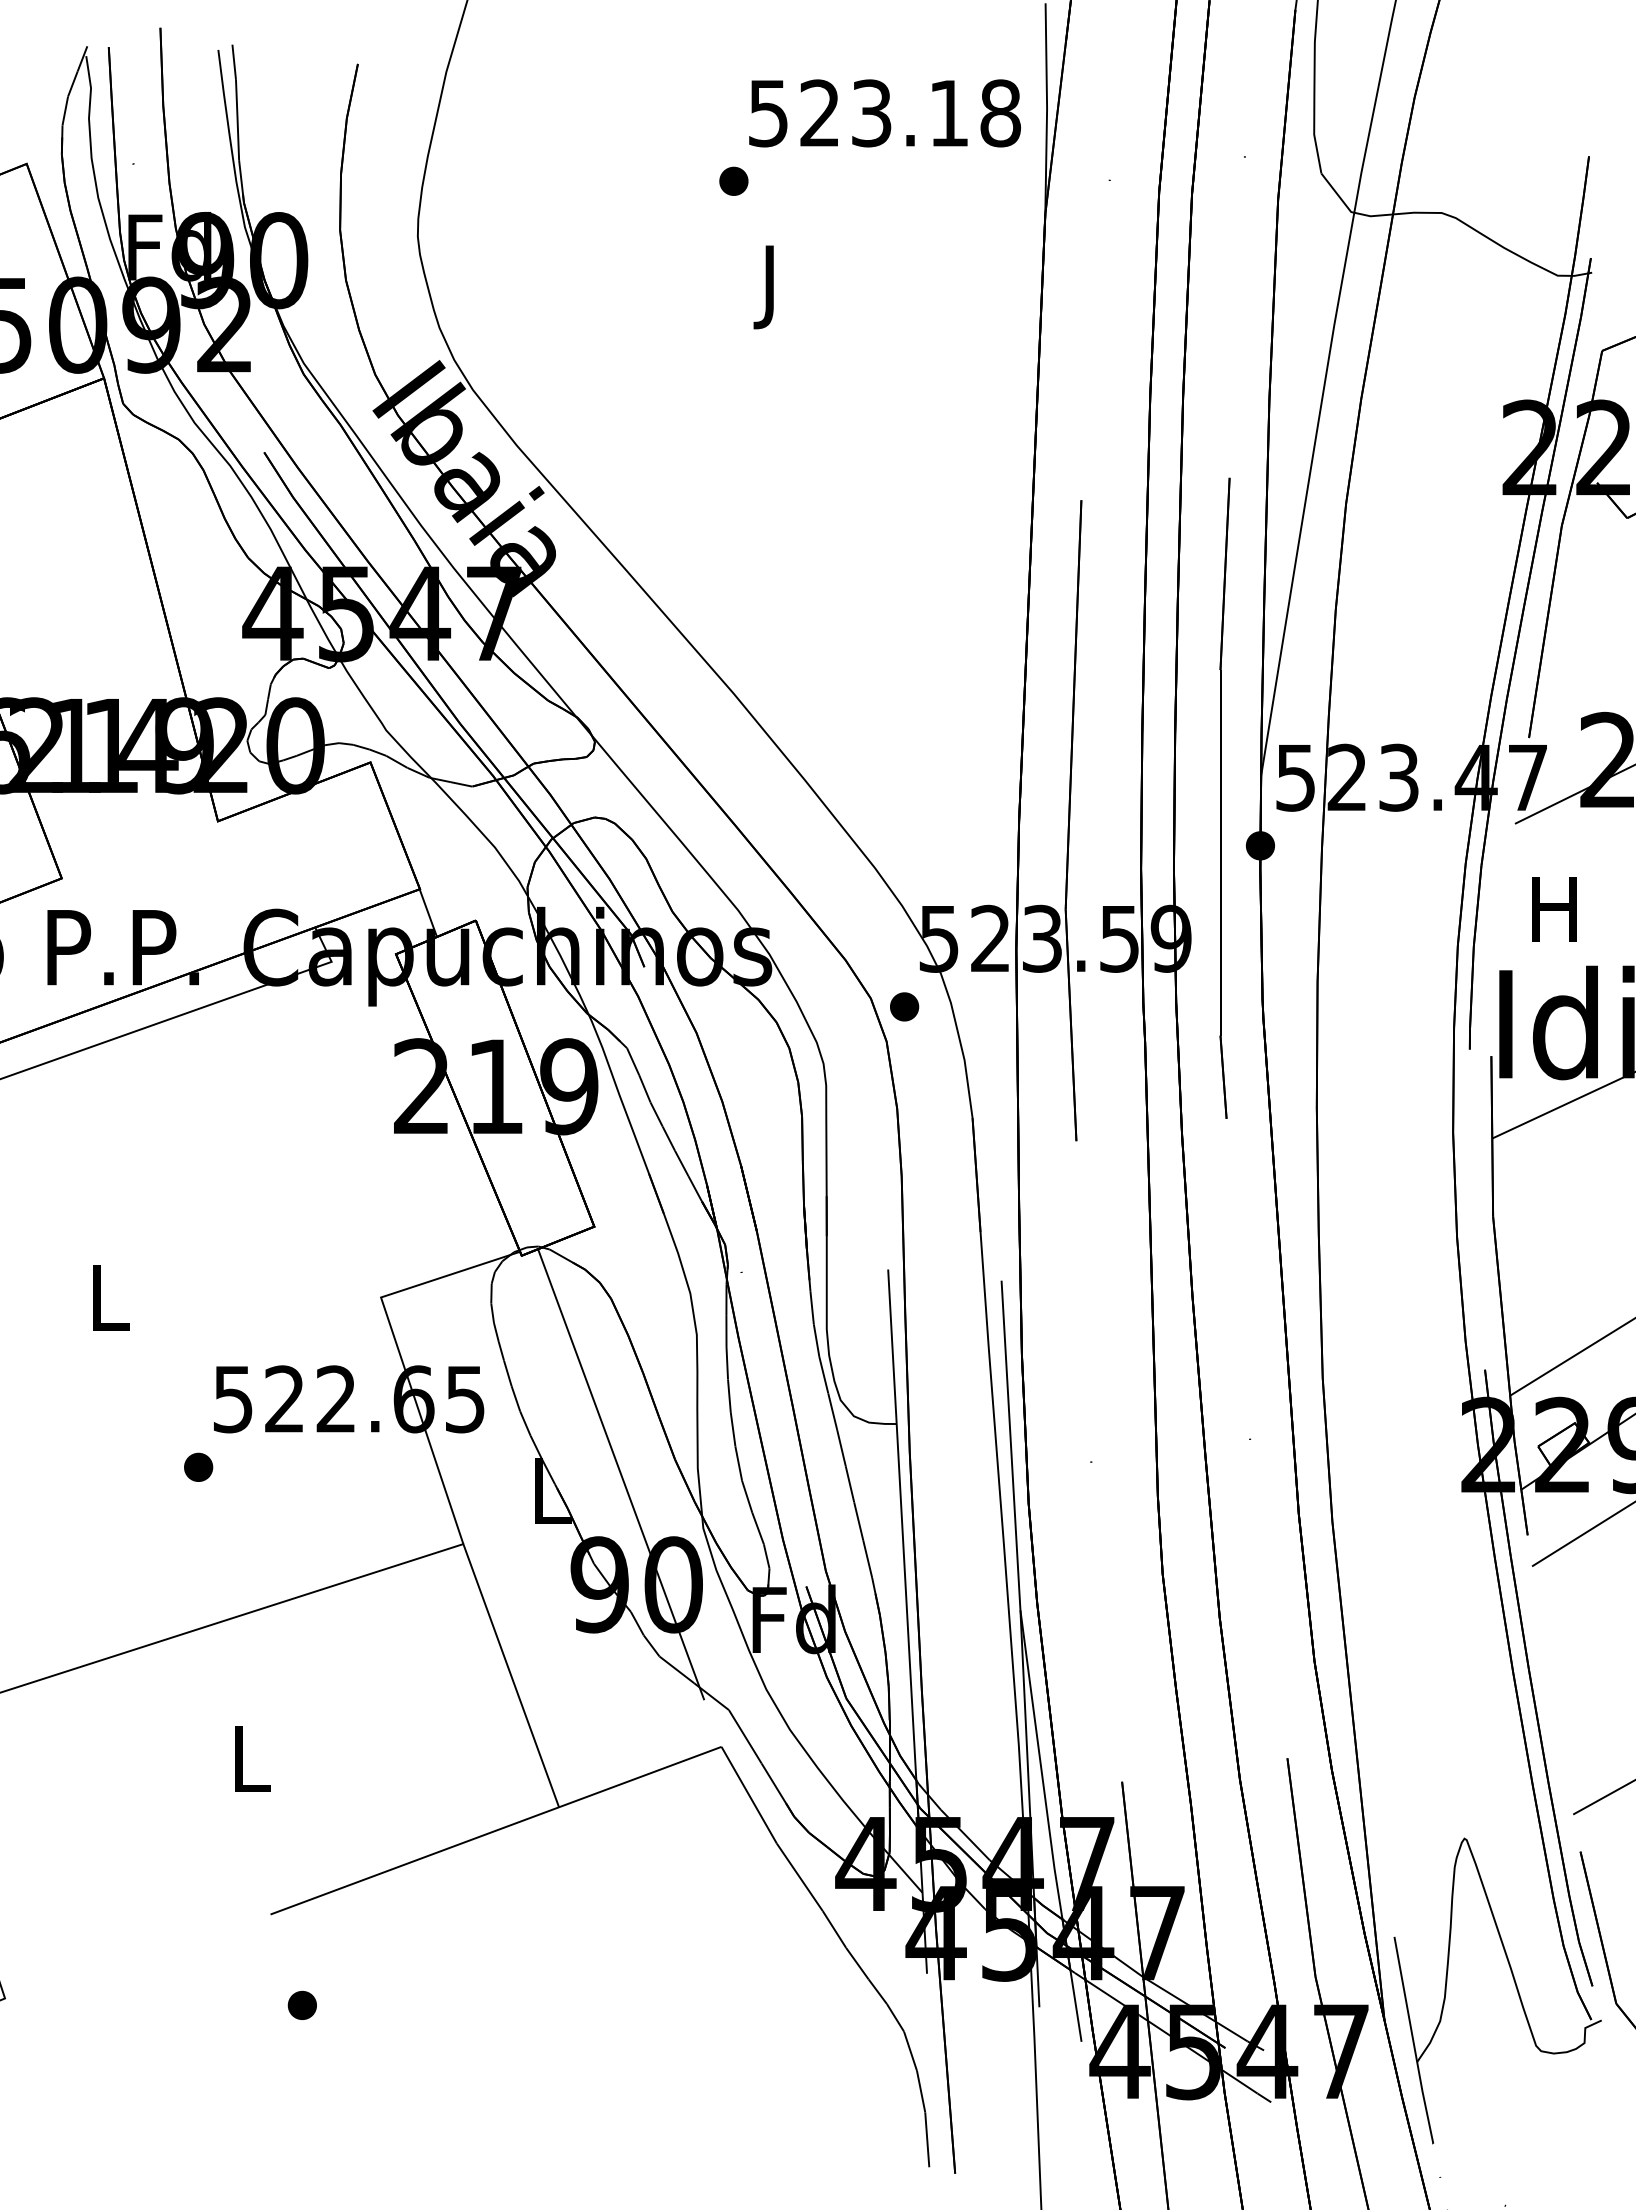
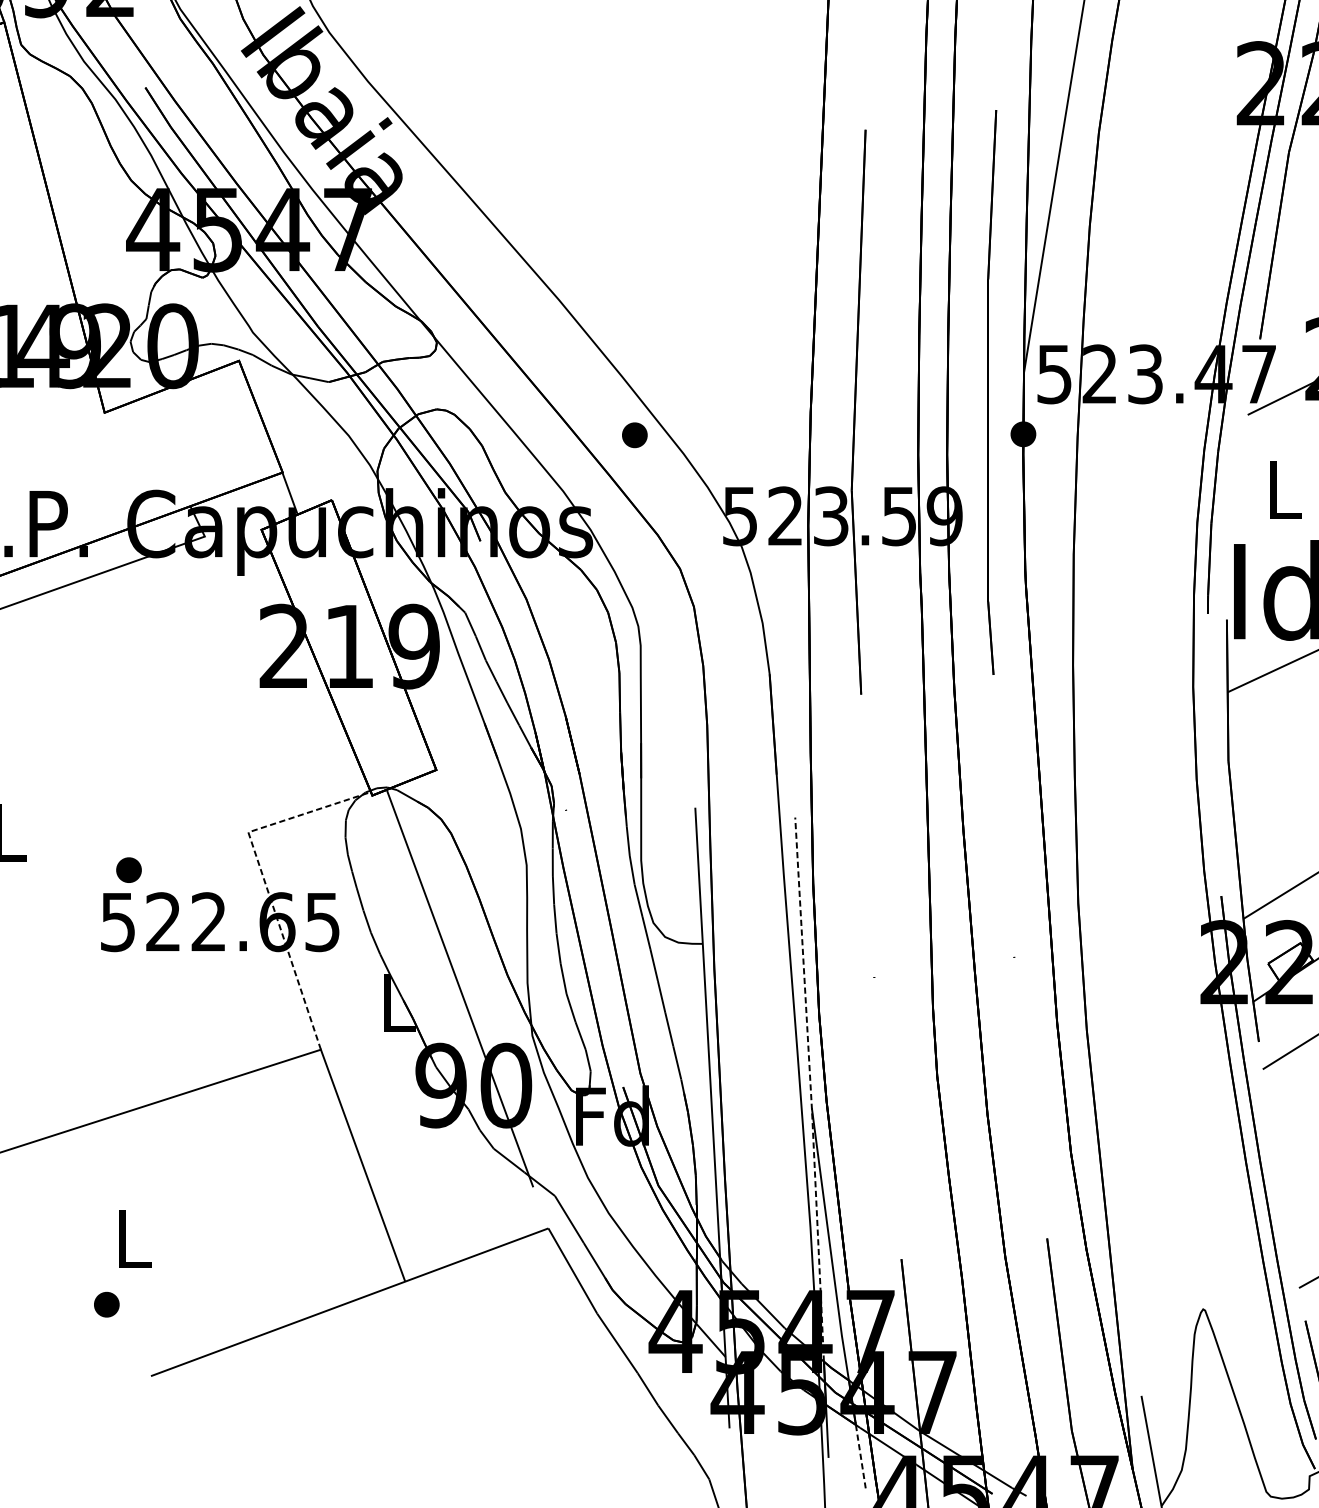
text: (1554, 909) -> (1282, 490), H -> L
part: (904, 1006) -> (634, 434), moved
line: (398, 1350) -> (263, 879), solid -> dashed
part: (198, 1466) -> (128, 869), moved
line: (1019, 1589) -> (811, 1089), solid -> dashed
part: (301, 2005) -> (106, 1304), moved
line: (1076, 2006) -> (861, 1457), solid -> dashed

